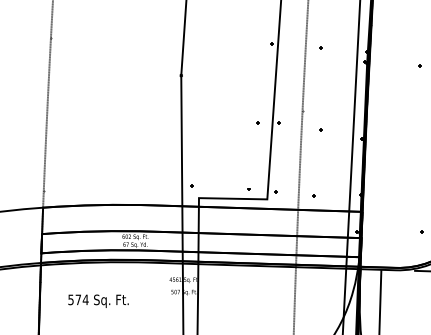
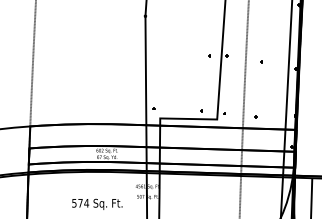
text: (98, 300) -> (97, 203), moved

